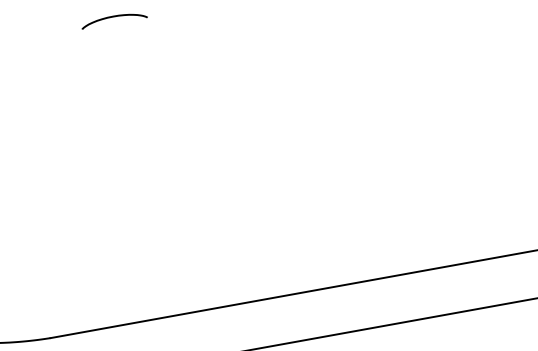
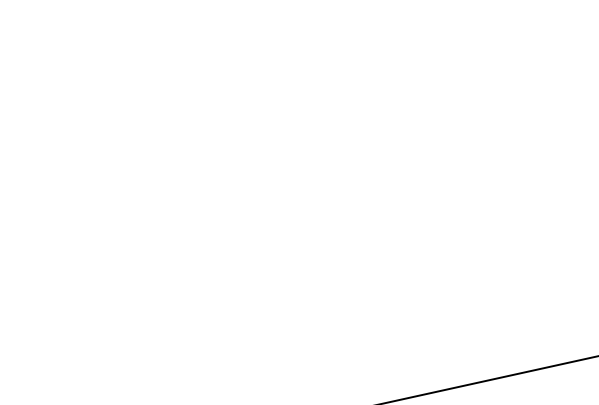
curve: (114, 17) -> (91, 64), removed

